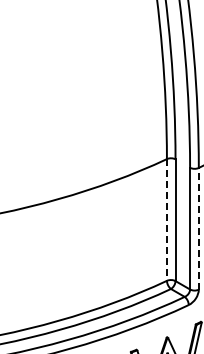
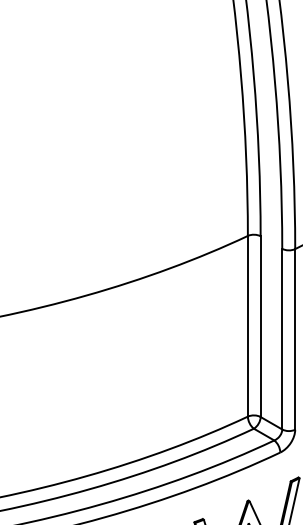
line: (166, 219) -> (247, 325), dashed -> solid
line: (198, 228) -> (294, 338), dashed -> solid

